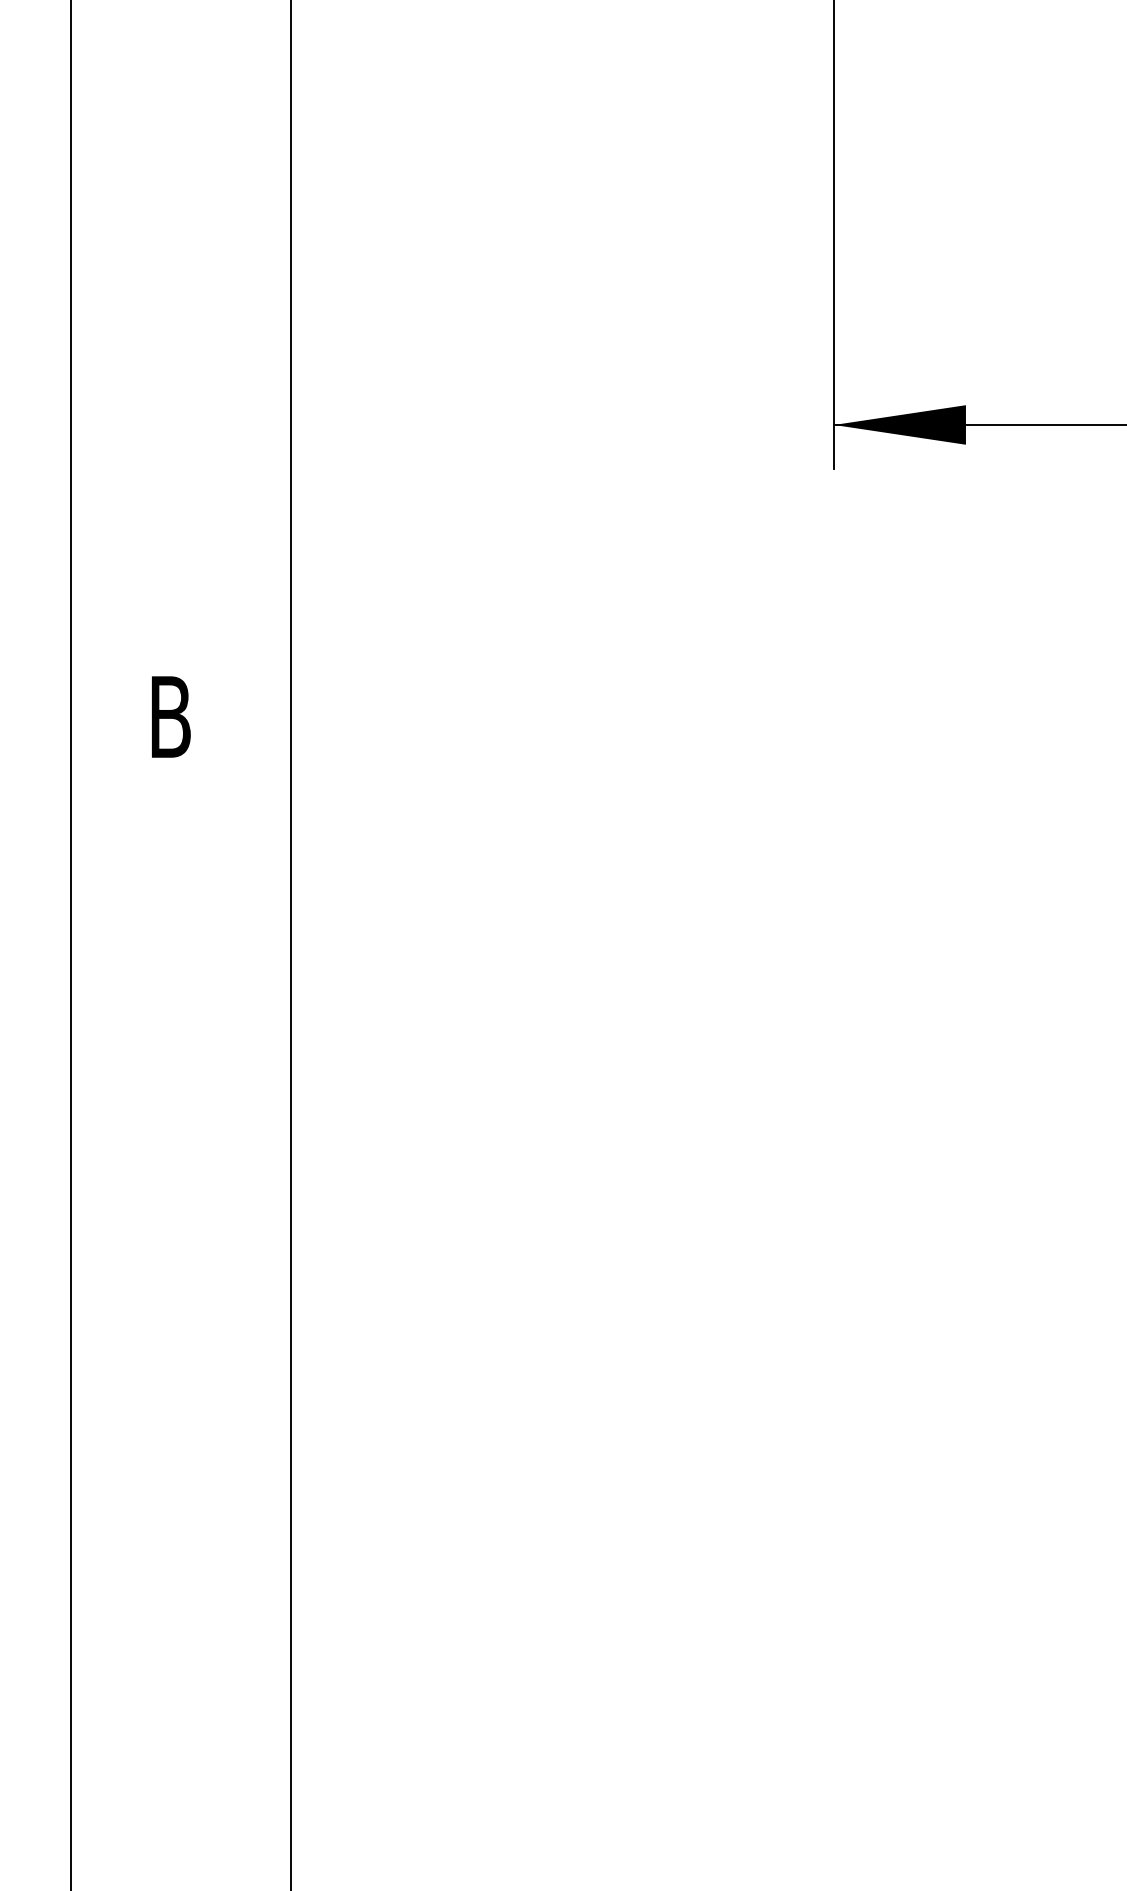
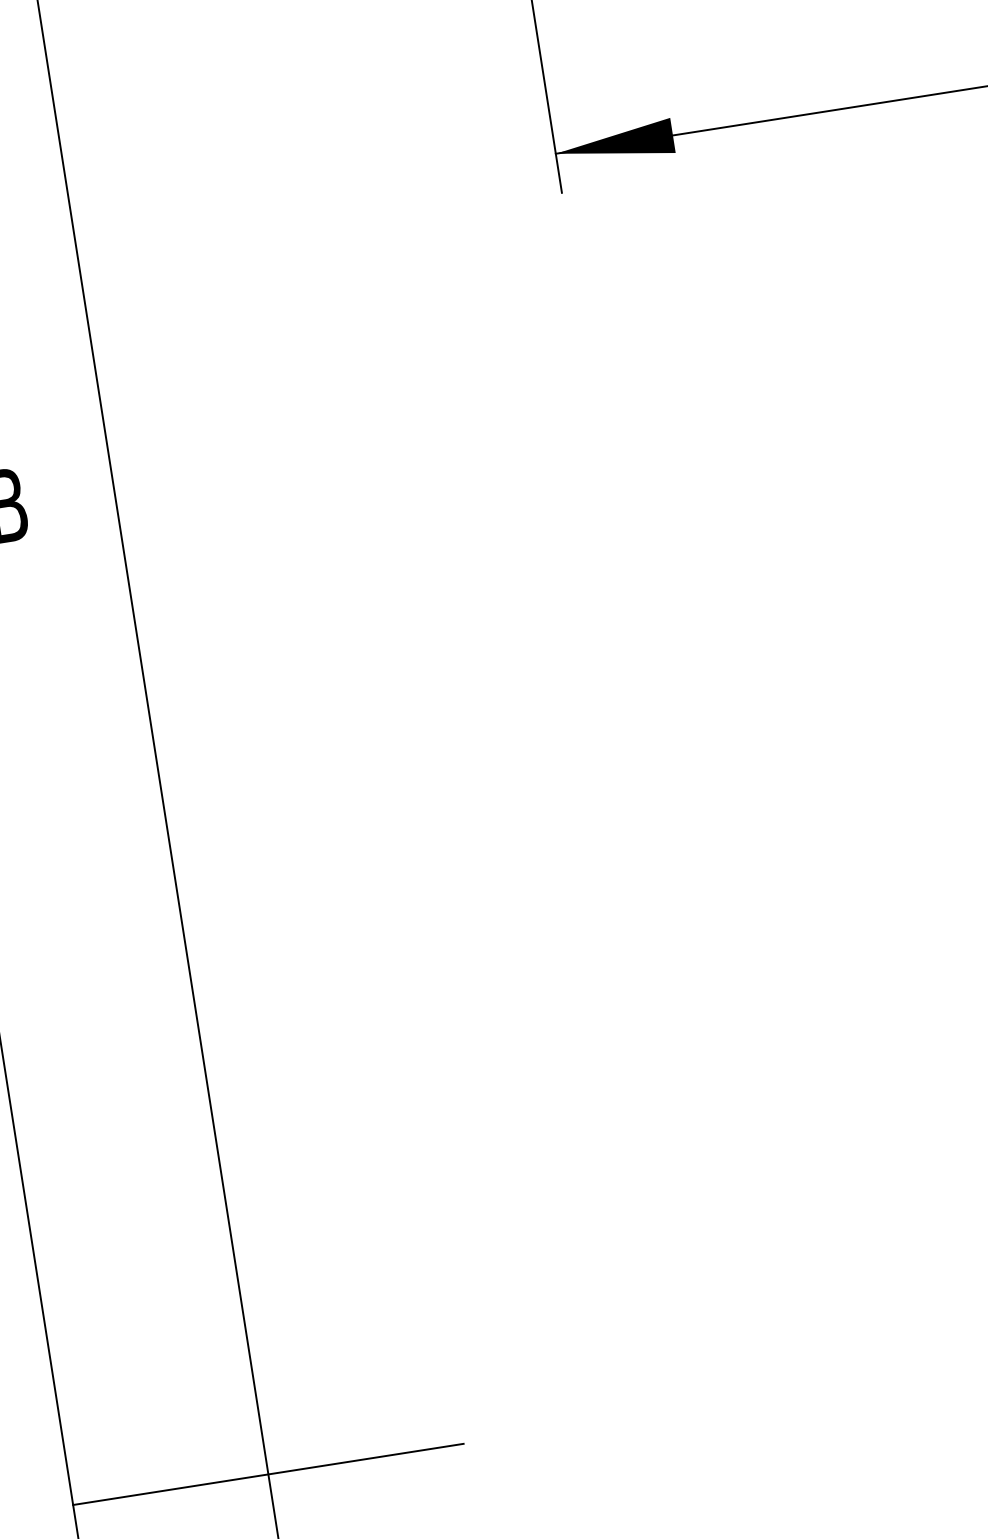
line: (290, 1826) -> (267, 1474), added

